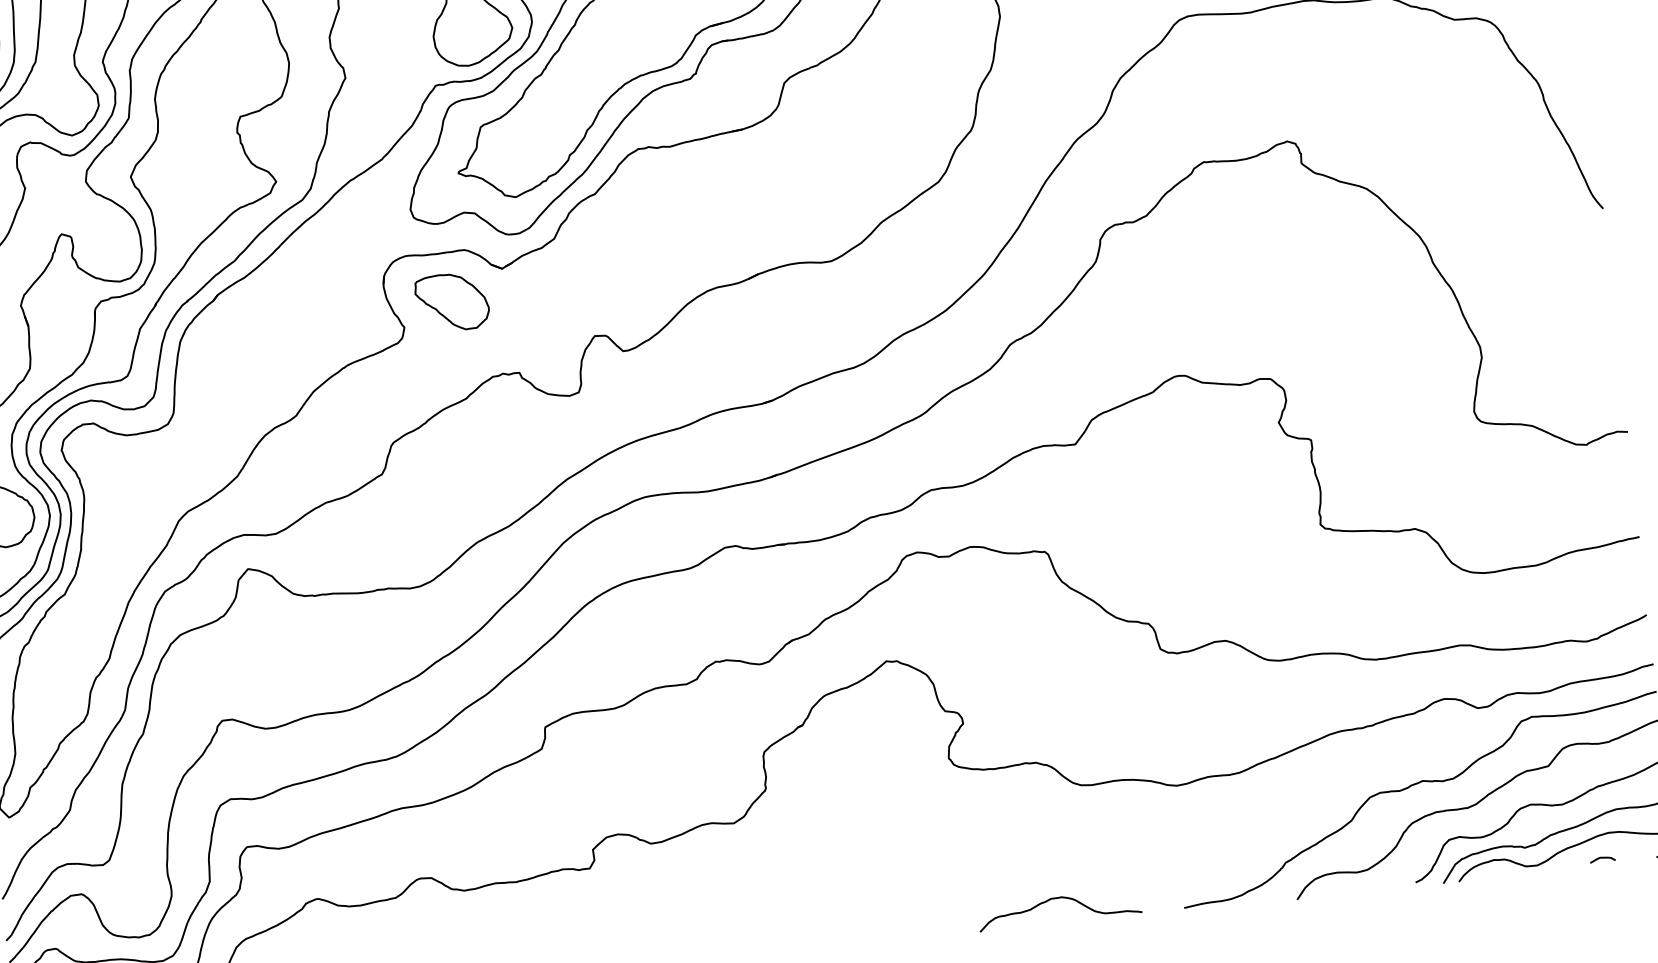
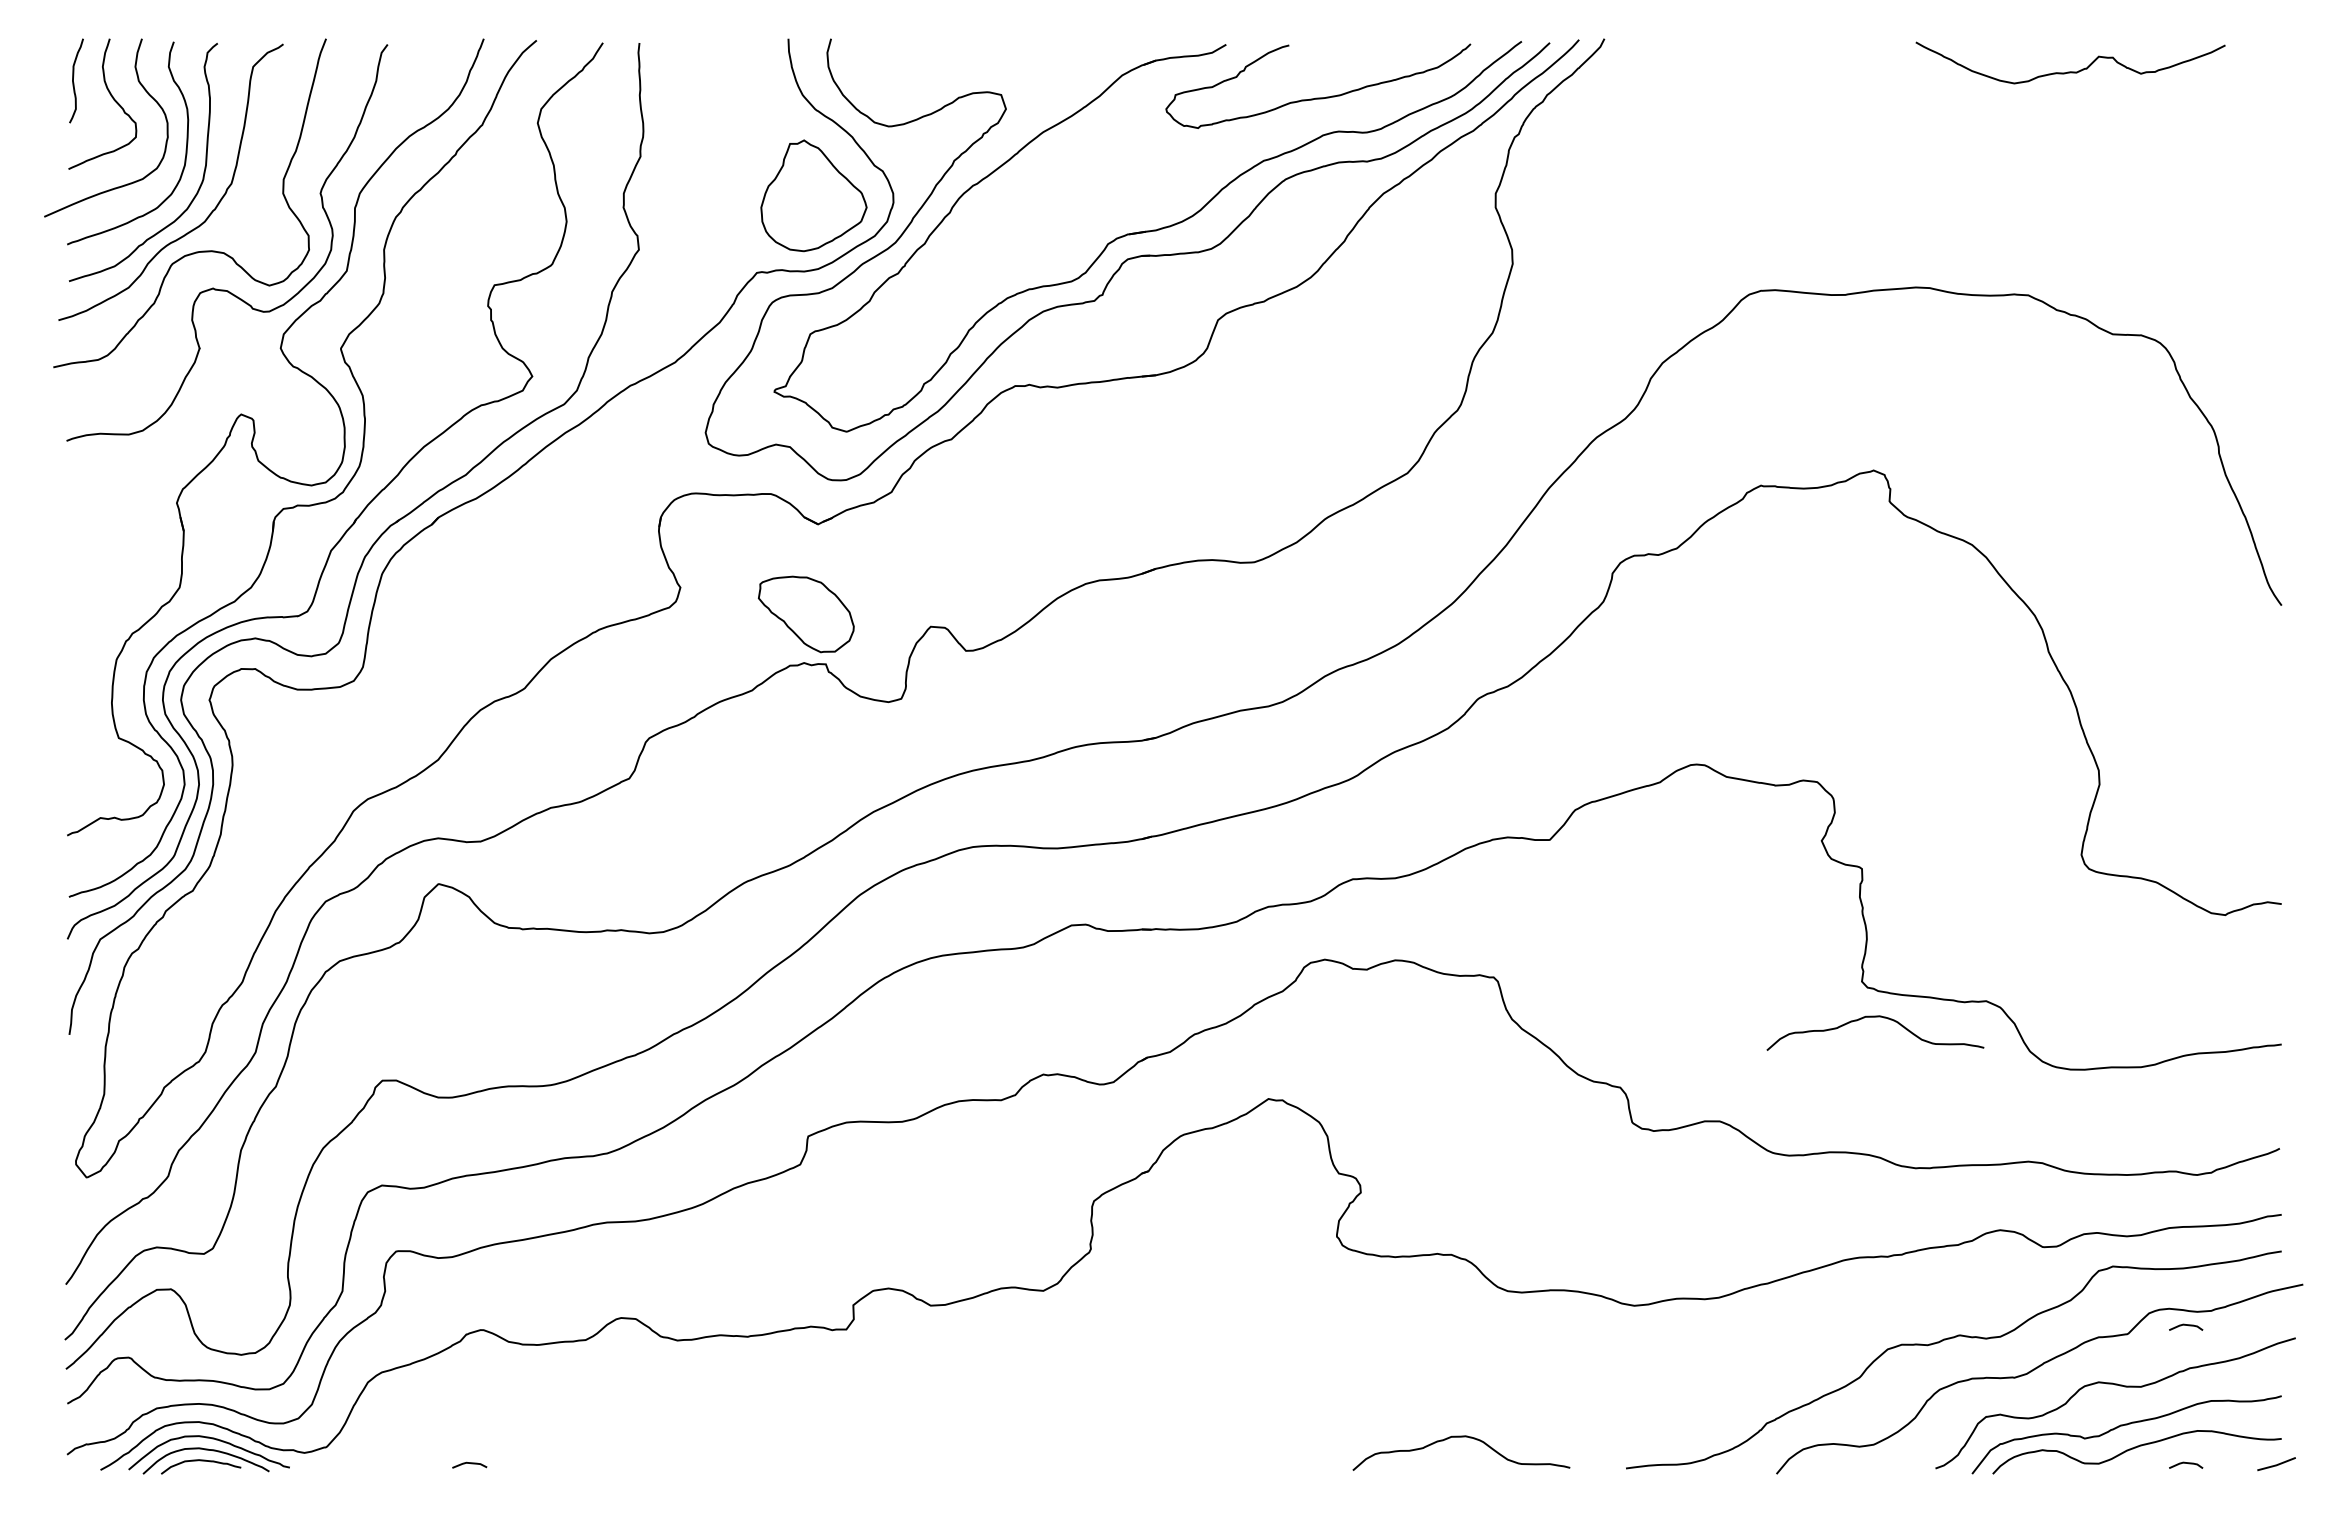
part: (452, 302) -> (806, 614), moved
curve: (1333, 550) -> (1875, 1017), added
curve: (1591, 754) -> (2186, 1325), added

